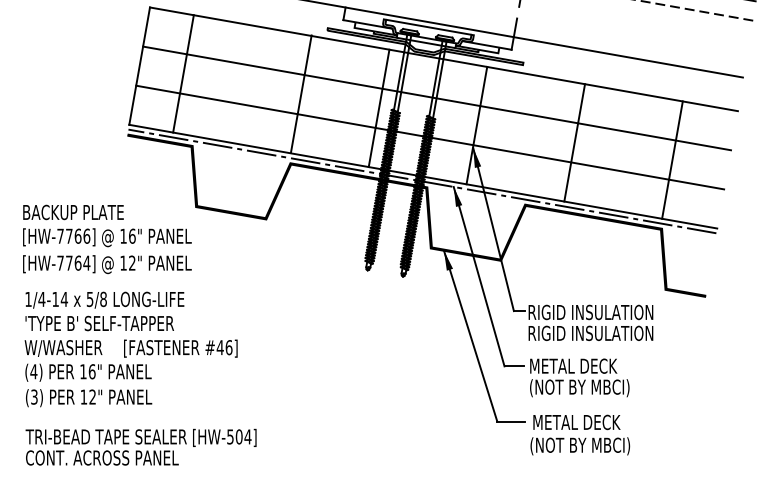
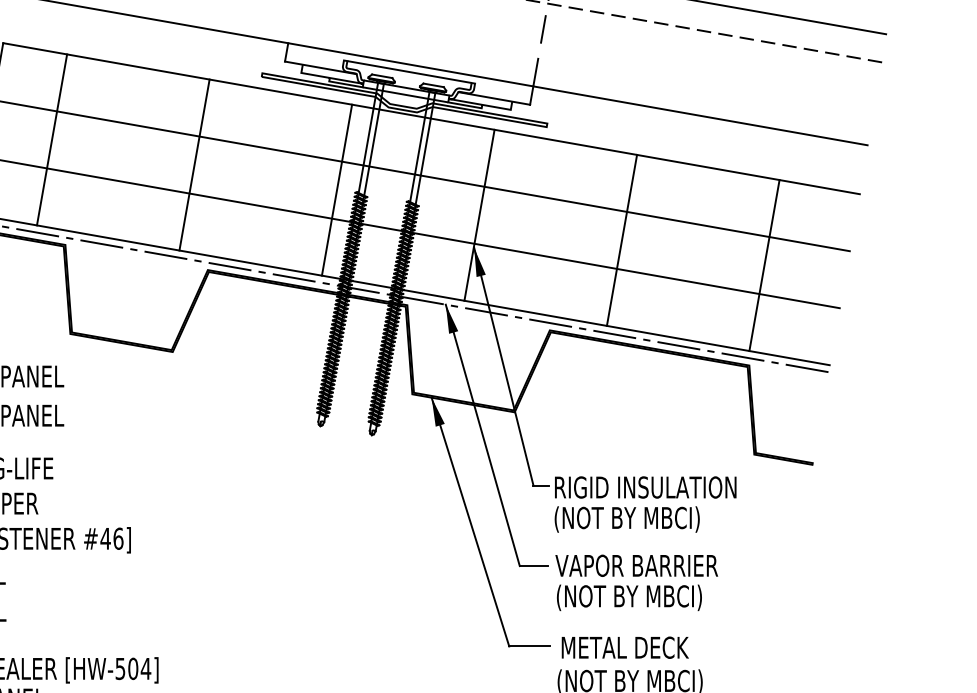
line: (300, 93) -> (193, 164), moved
text: (590, 334) -> (645, 519), RIGID INSULATION -> (NOT BY MBCI)
text: (584, 365) -> (636, 564), METAL DECK -> VAPOR BARRIER

